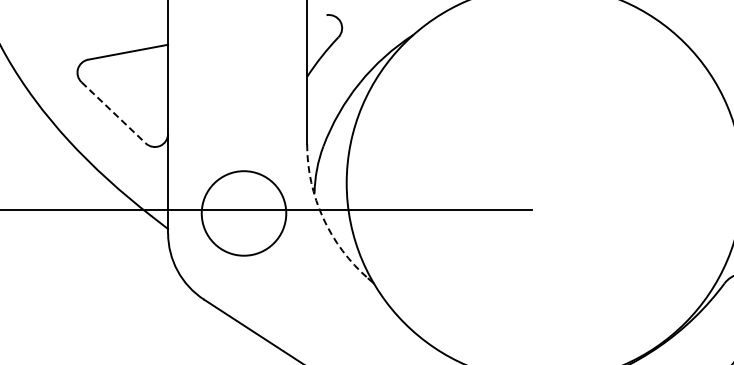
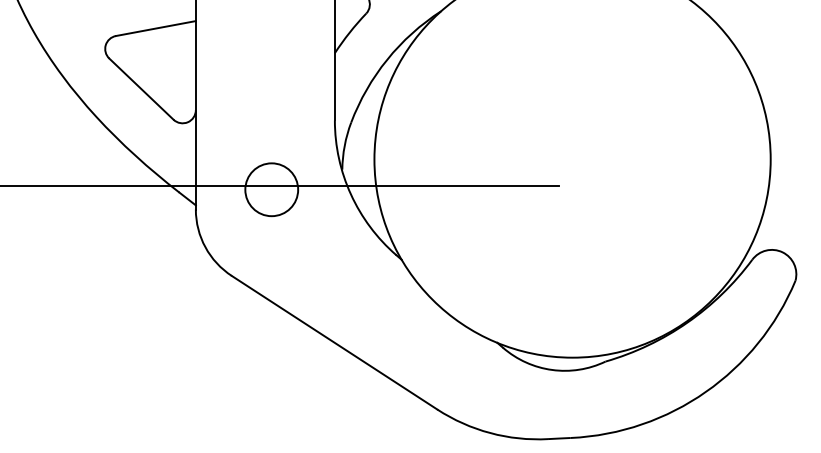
line: (113, 113) -> (141, 89), dashed -> solid
circle: (243, 213) -> (271, 189), size x0.62
arc: (322, 218) -> (350, 194), dashed -> solid

